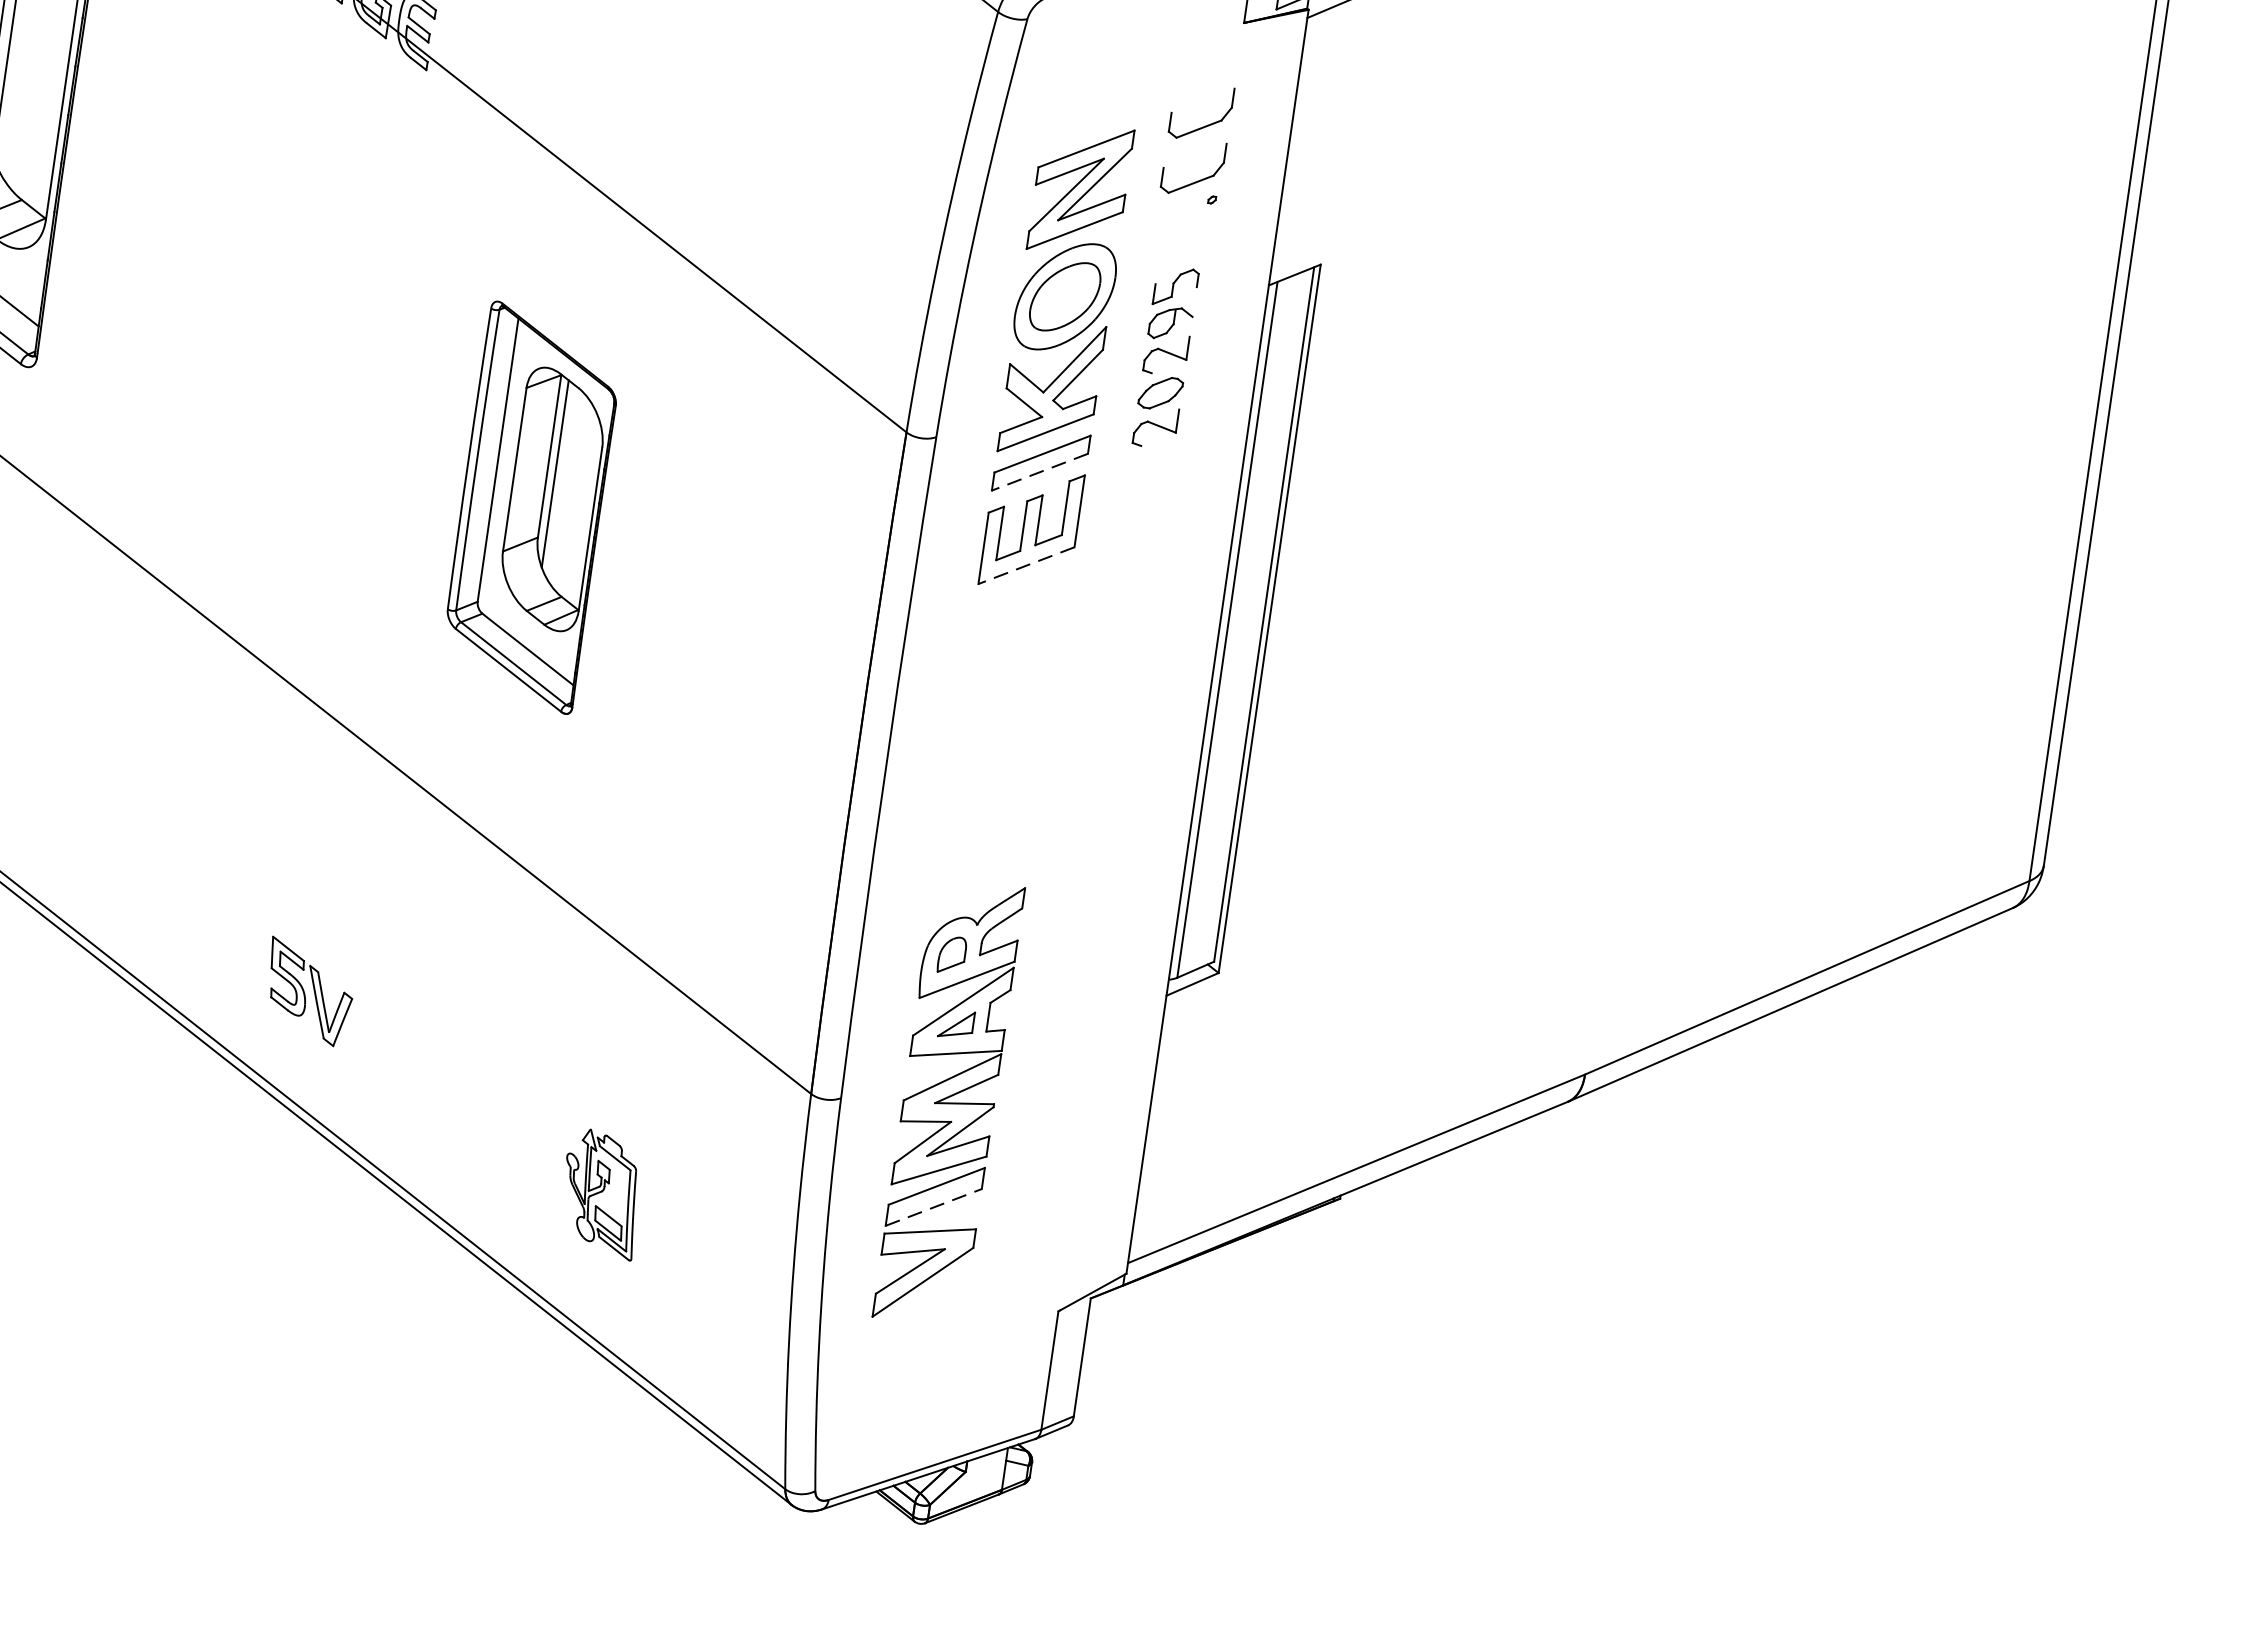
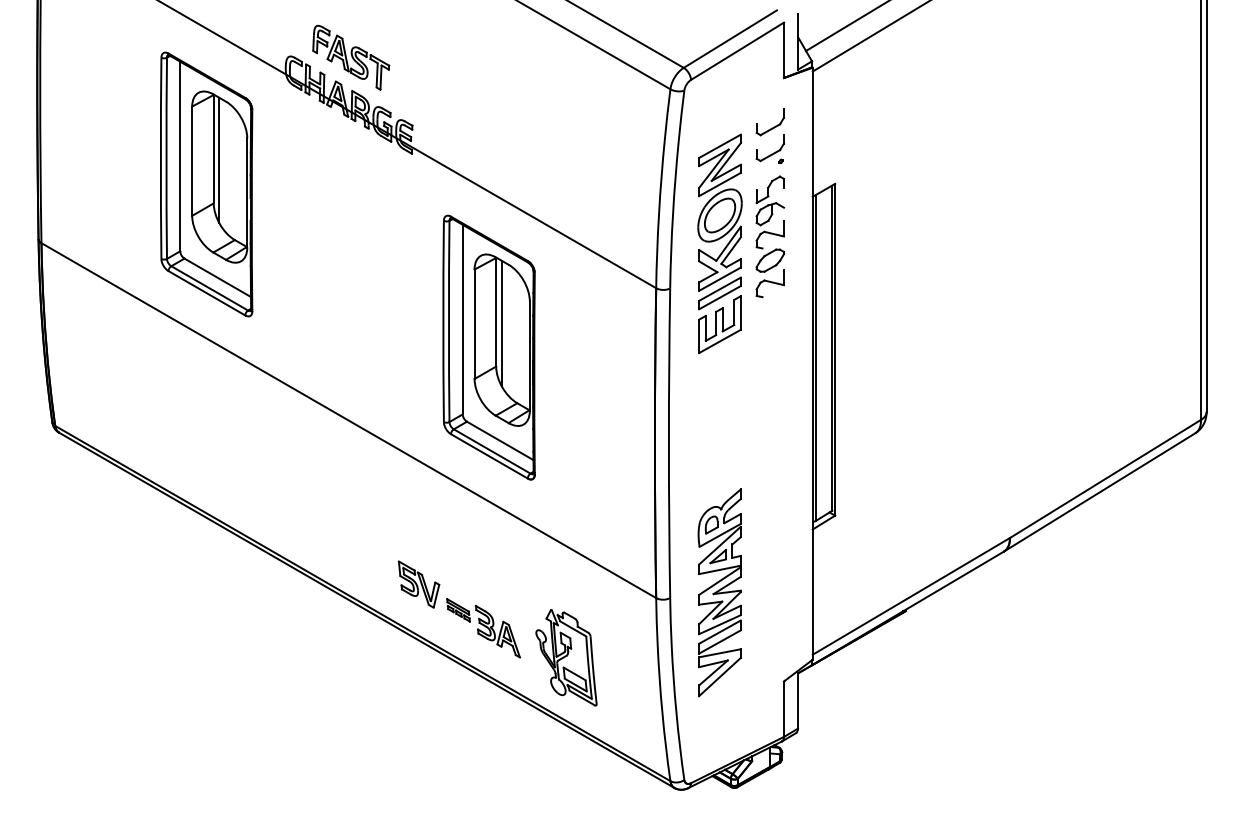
part: (1164, 356) -> (769, 236), size x1.43
line: (1040, 471) -> (720, 297), dashed -> solid
part: (530, 507) -> (488, 347), size x1.43
line: (1027, 565) -> (720, 341), dashed -> solid
part: (433, 1105) -> (483, 628), added
part: (601, 1193) -> (566, 657), size x1.67
line: (932, 1208) -> (719, 642), dashed -> solid

